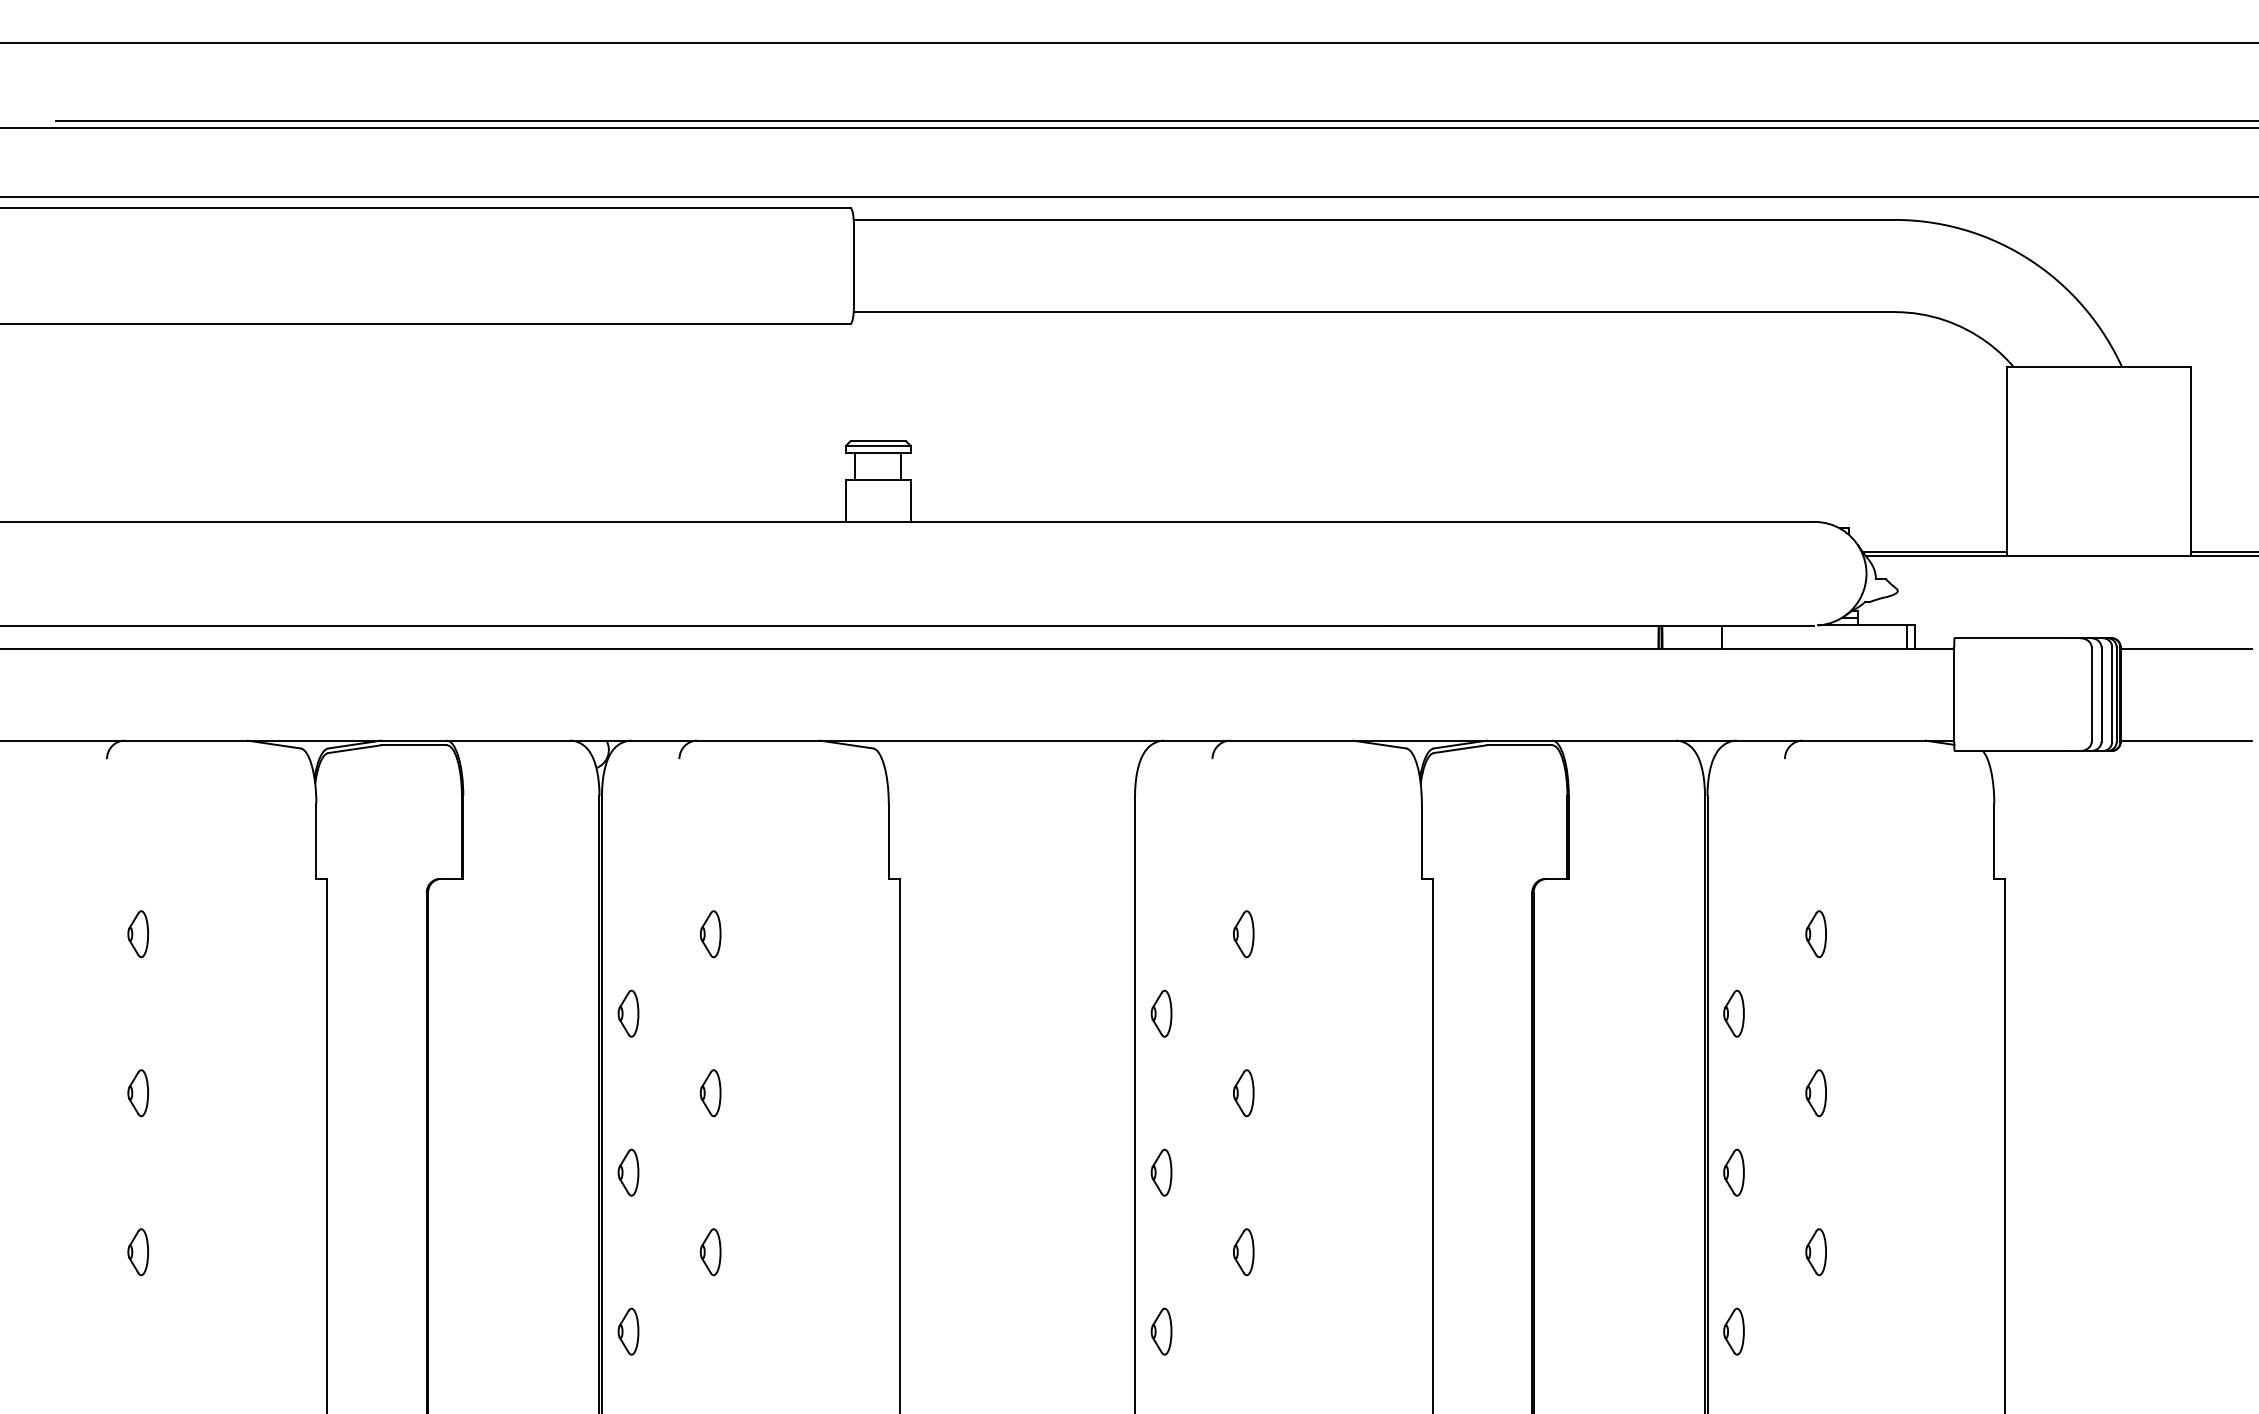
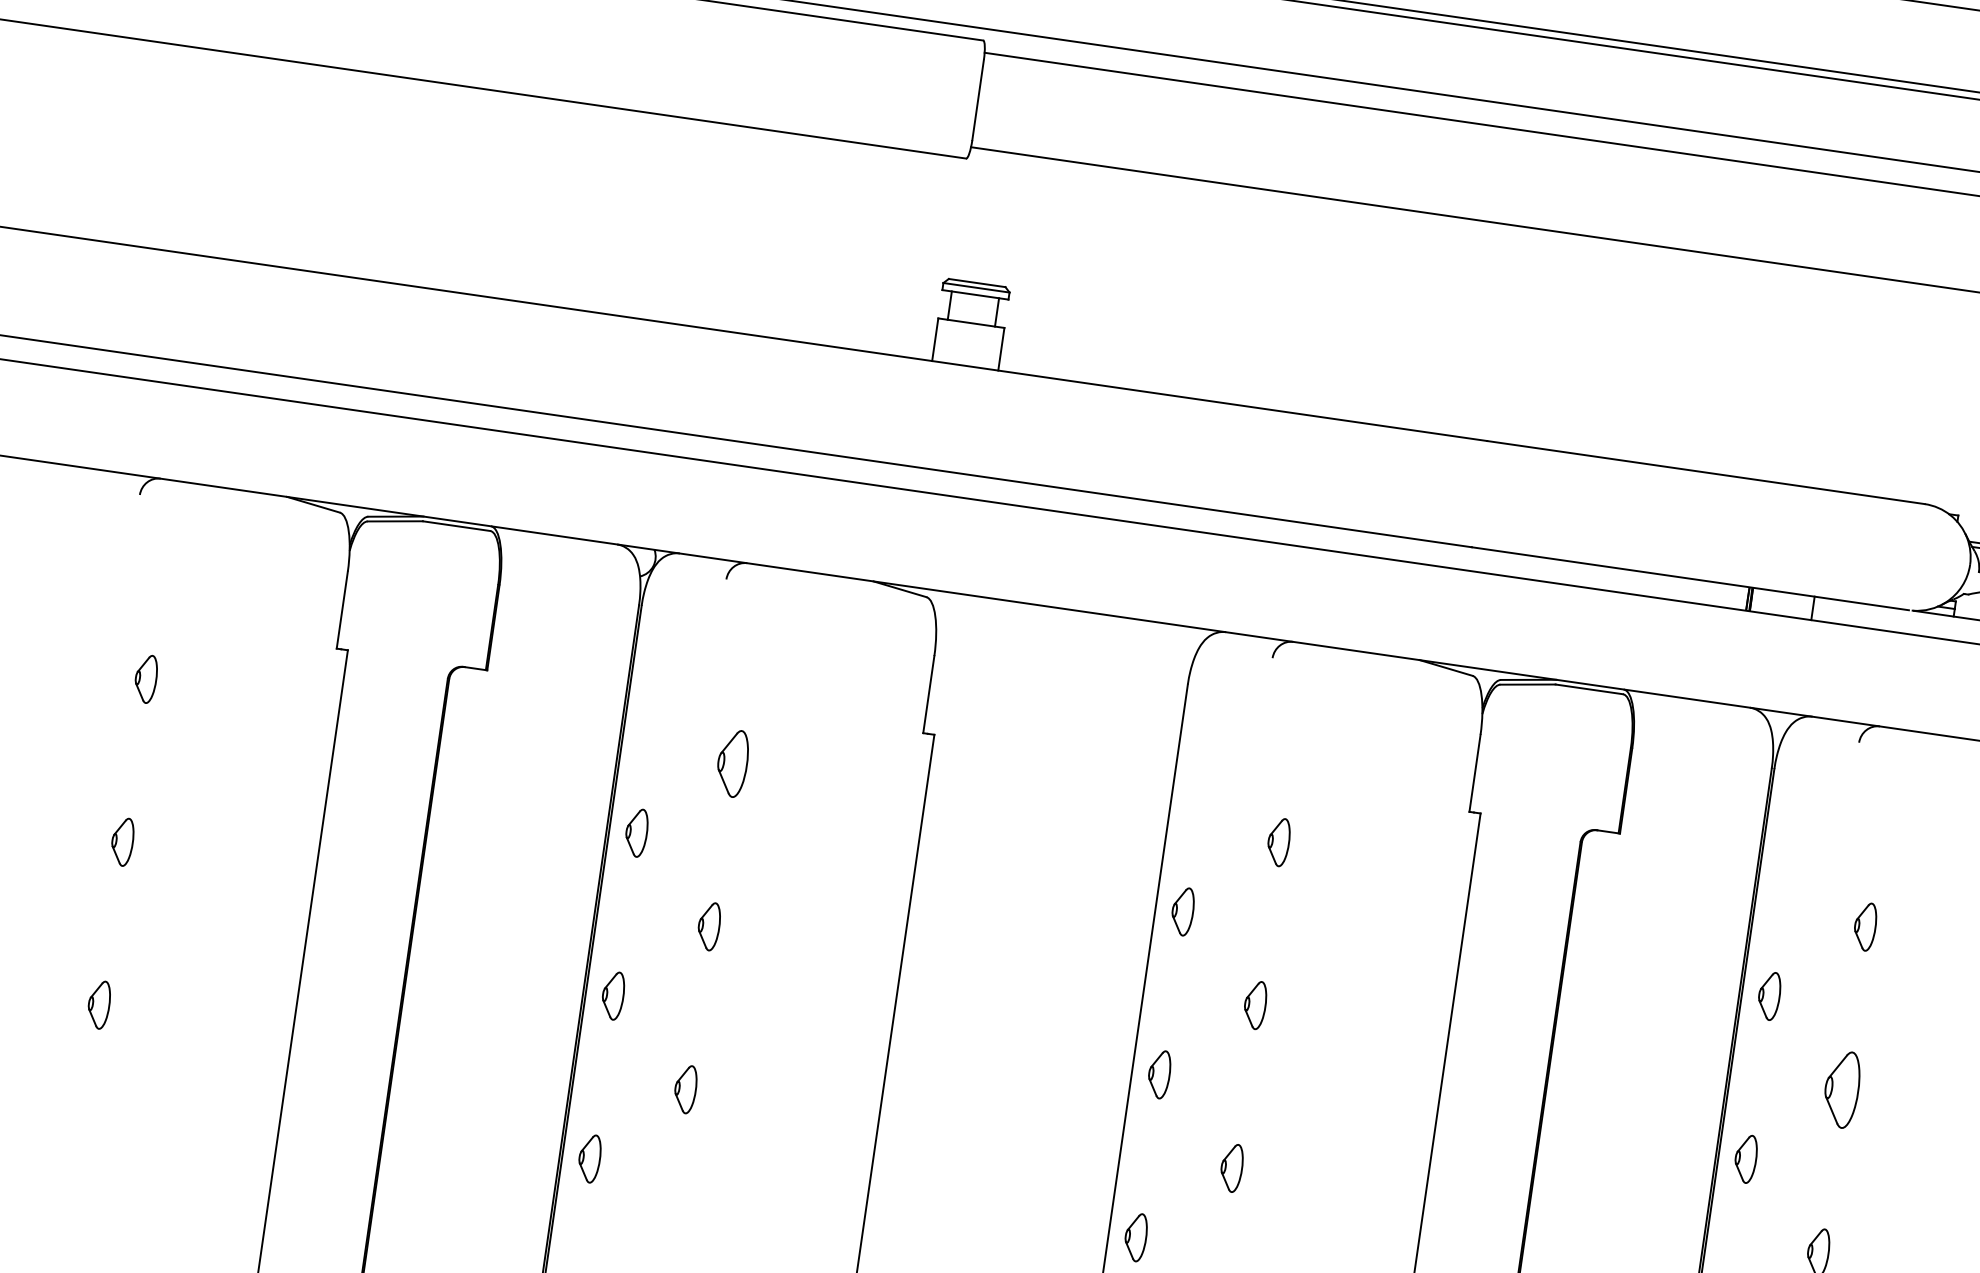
part: (710, 934) -> (732, 763), size x1.4
part: (1815, 1093) -> (1841, 1089), size x1.6

